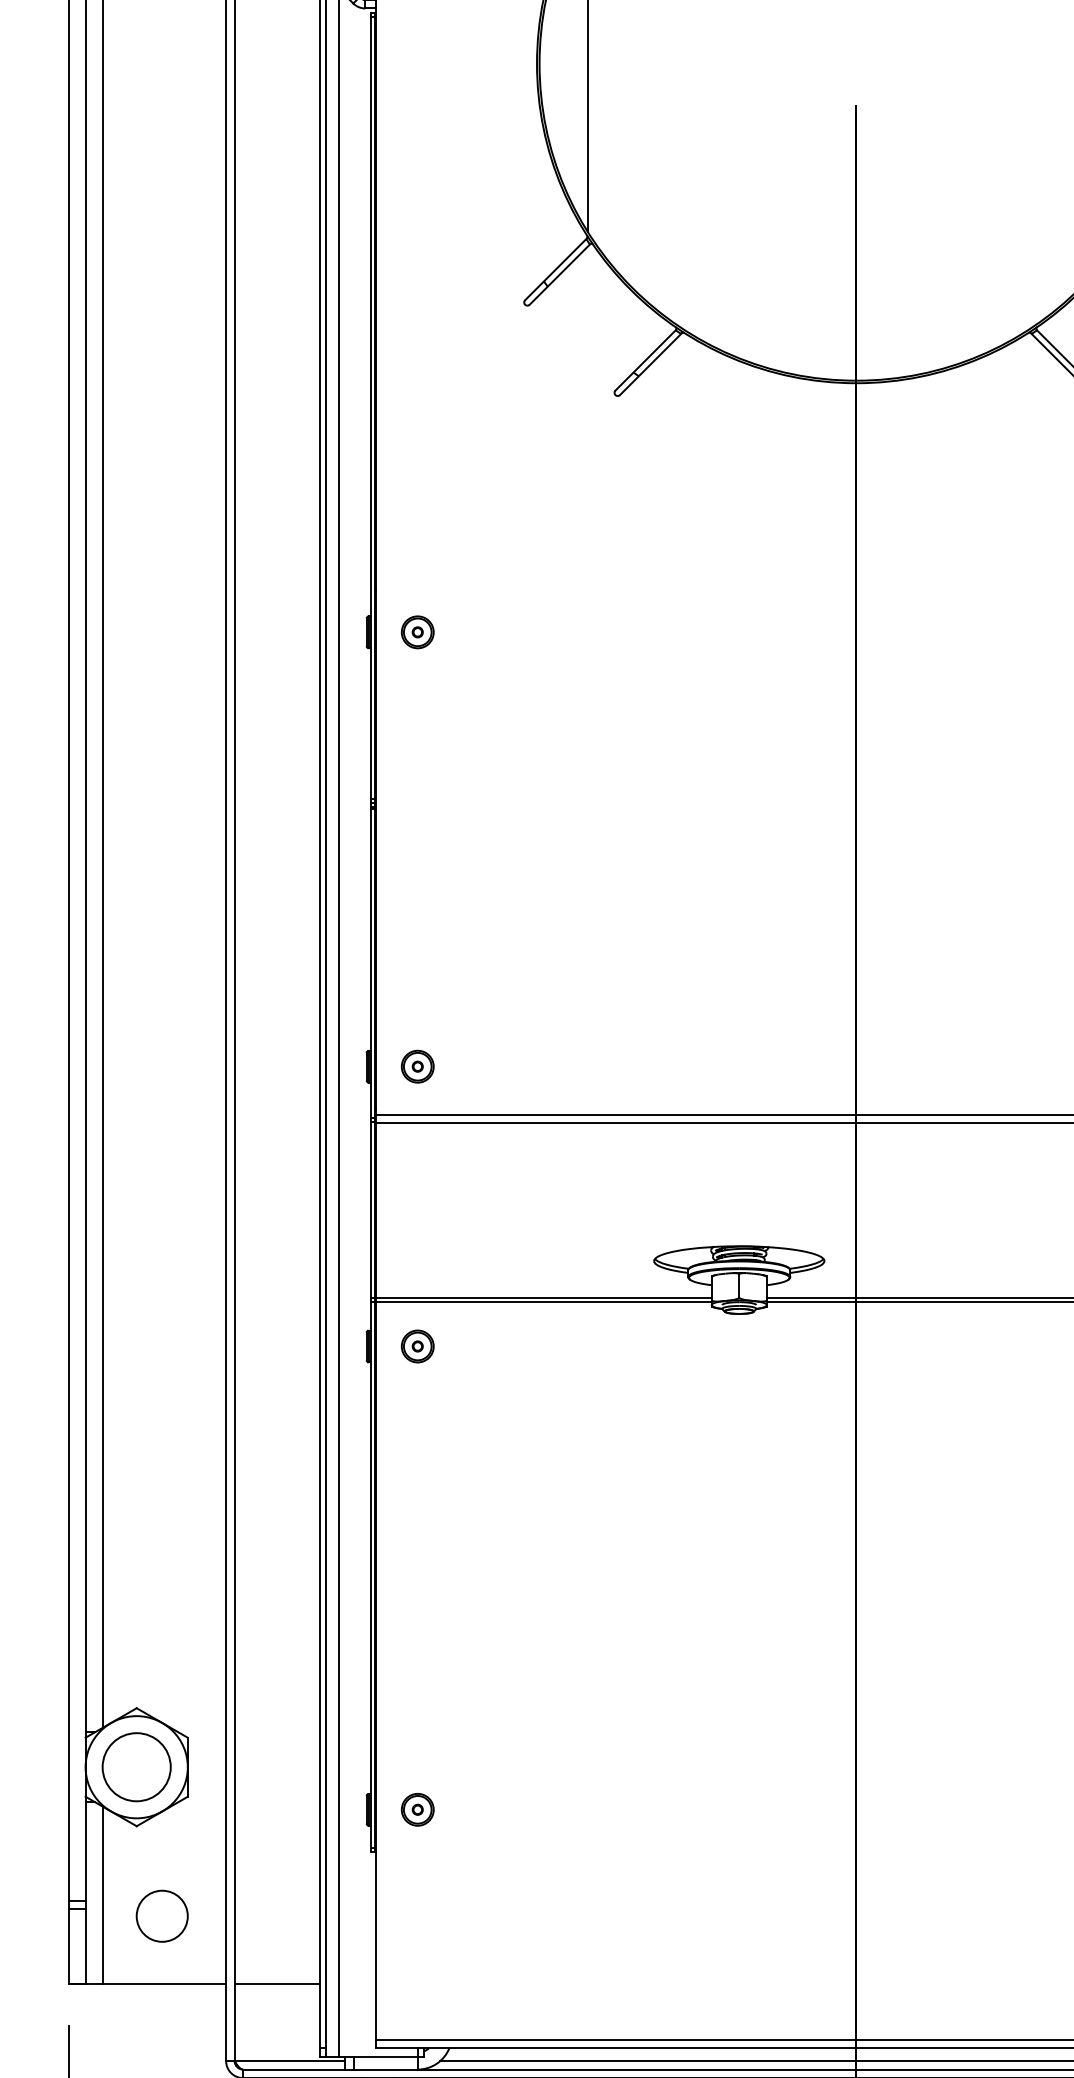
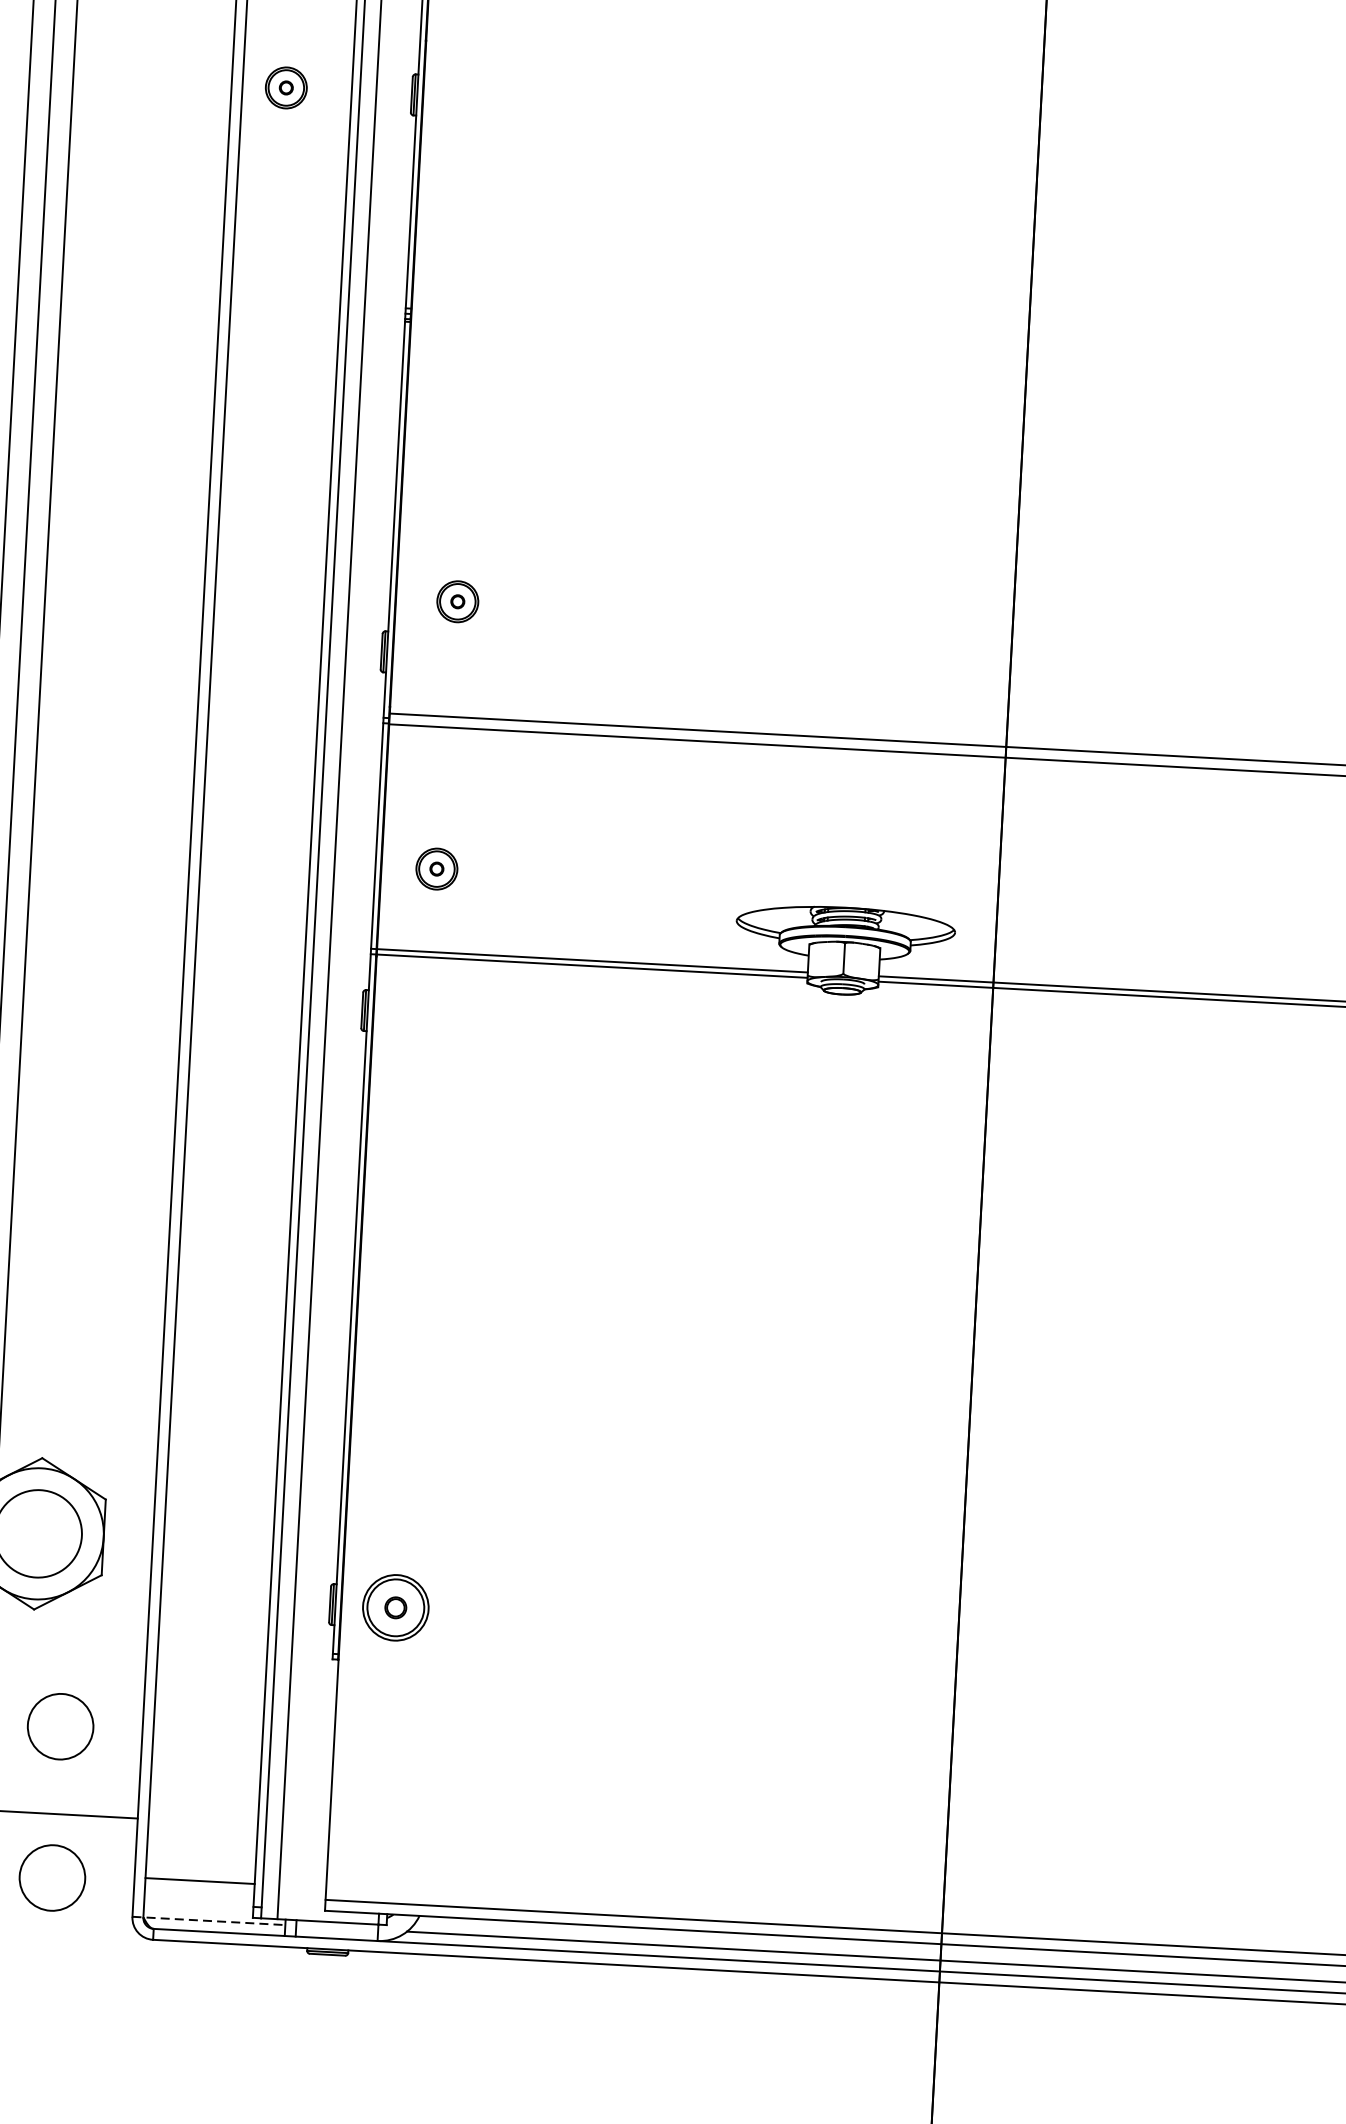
part: (417, 632) -> (285, 88), moved
part: (417, 1066) -> (457, 601), moved
part: (417, 1346) -> (436, 869), moved
part: (417, 1809) -> (395, 1607), size x1.6
line: (276, 1984) -> (199, 1881), moved
circle: (161, 2033) -> (51, 1876), added
line: (285, 2061) -> (208, 1921), solid -> dashed

